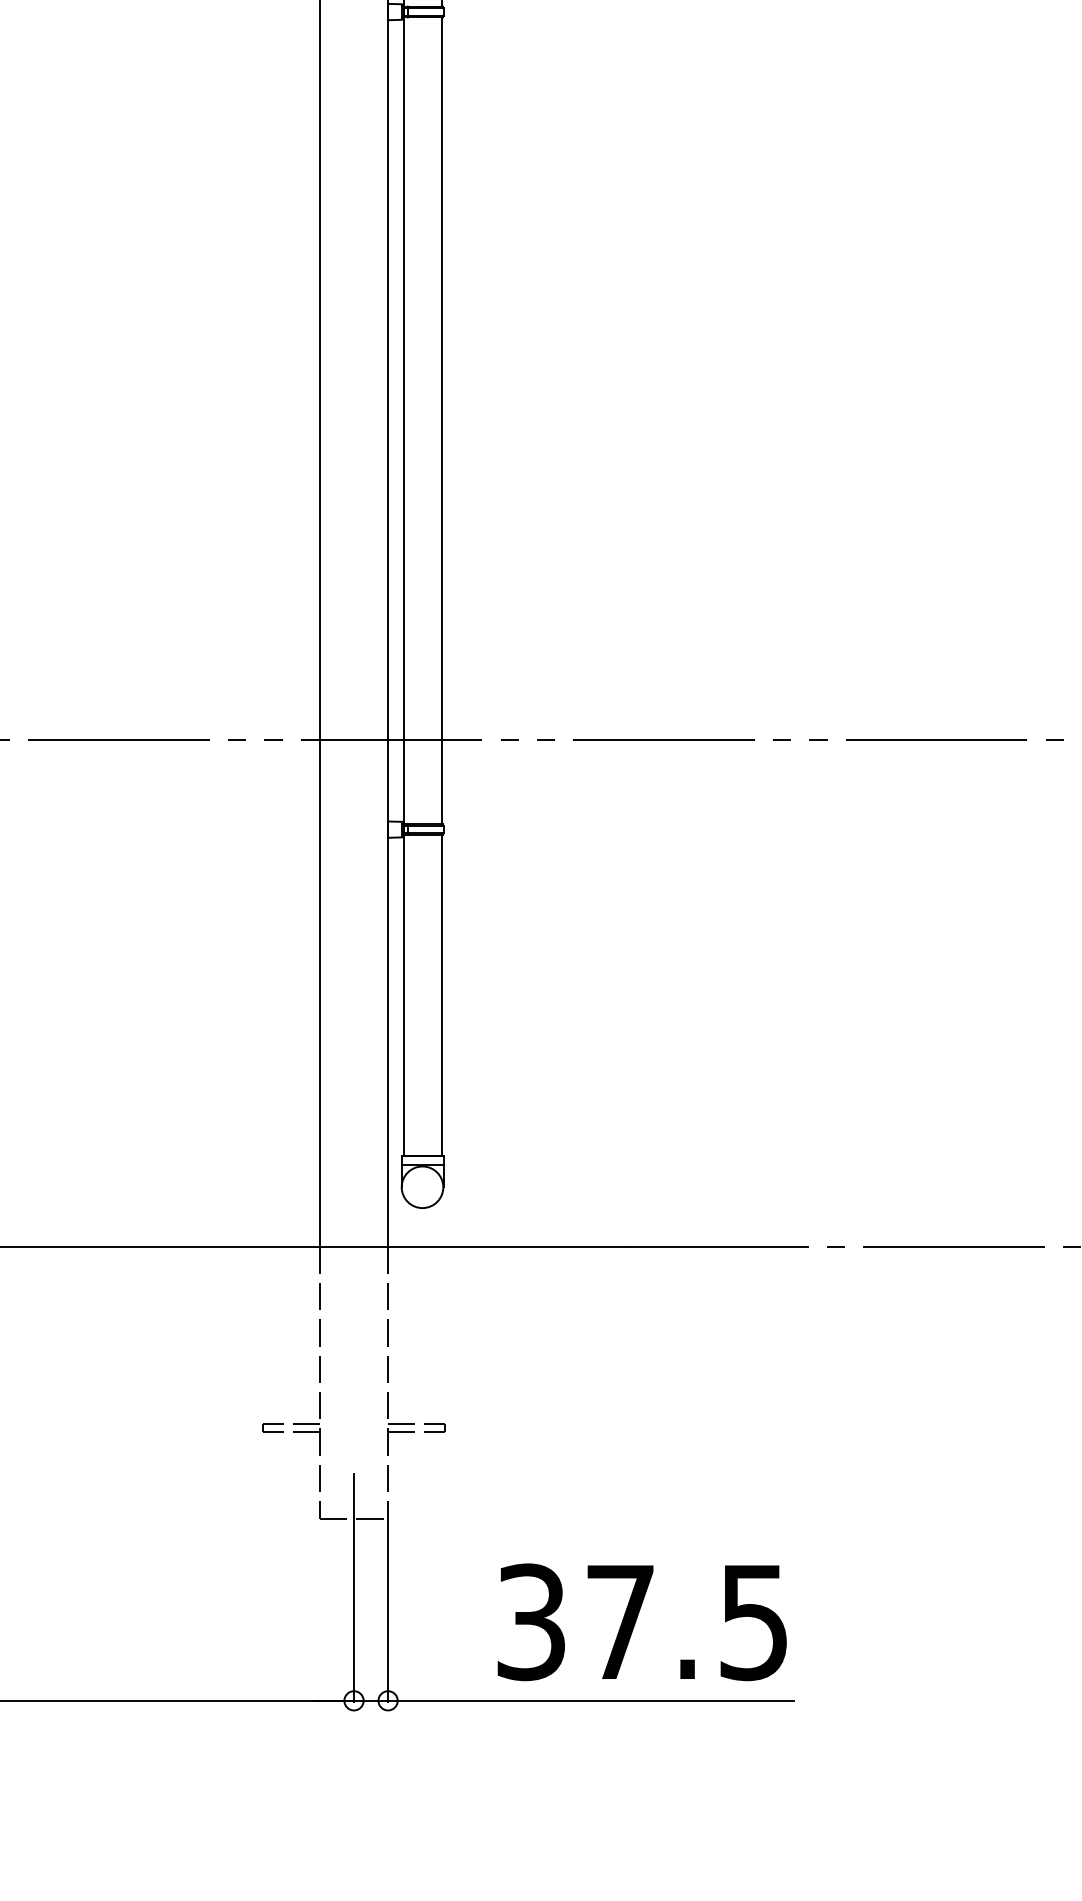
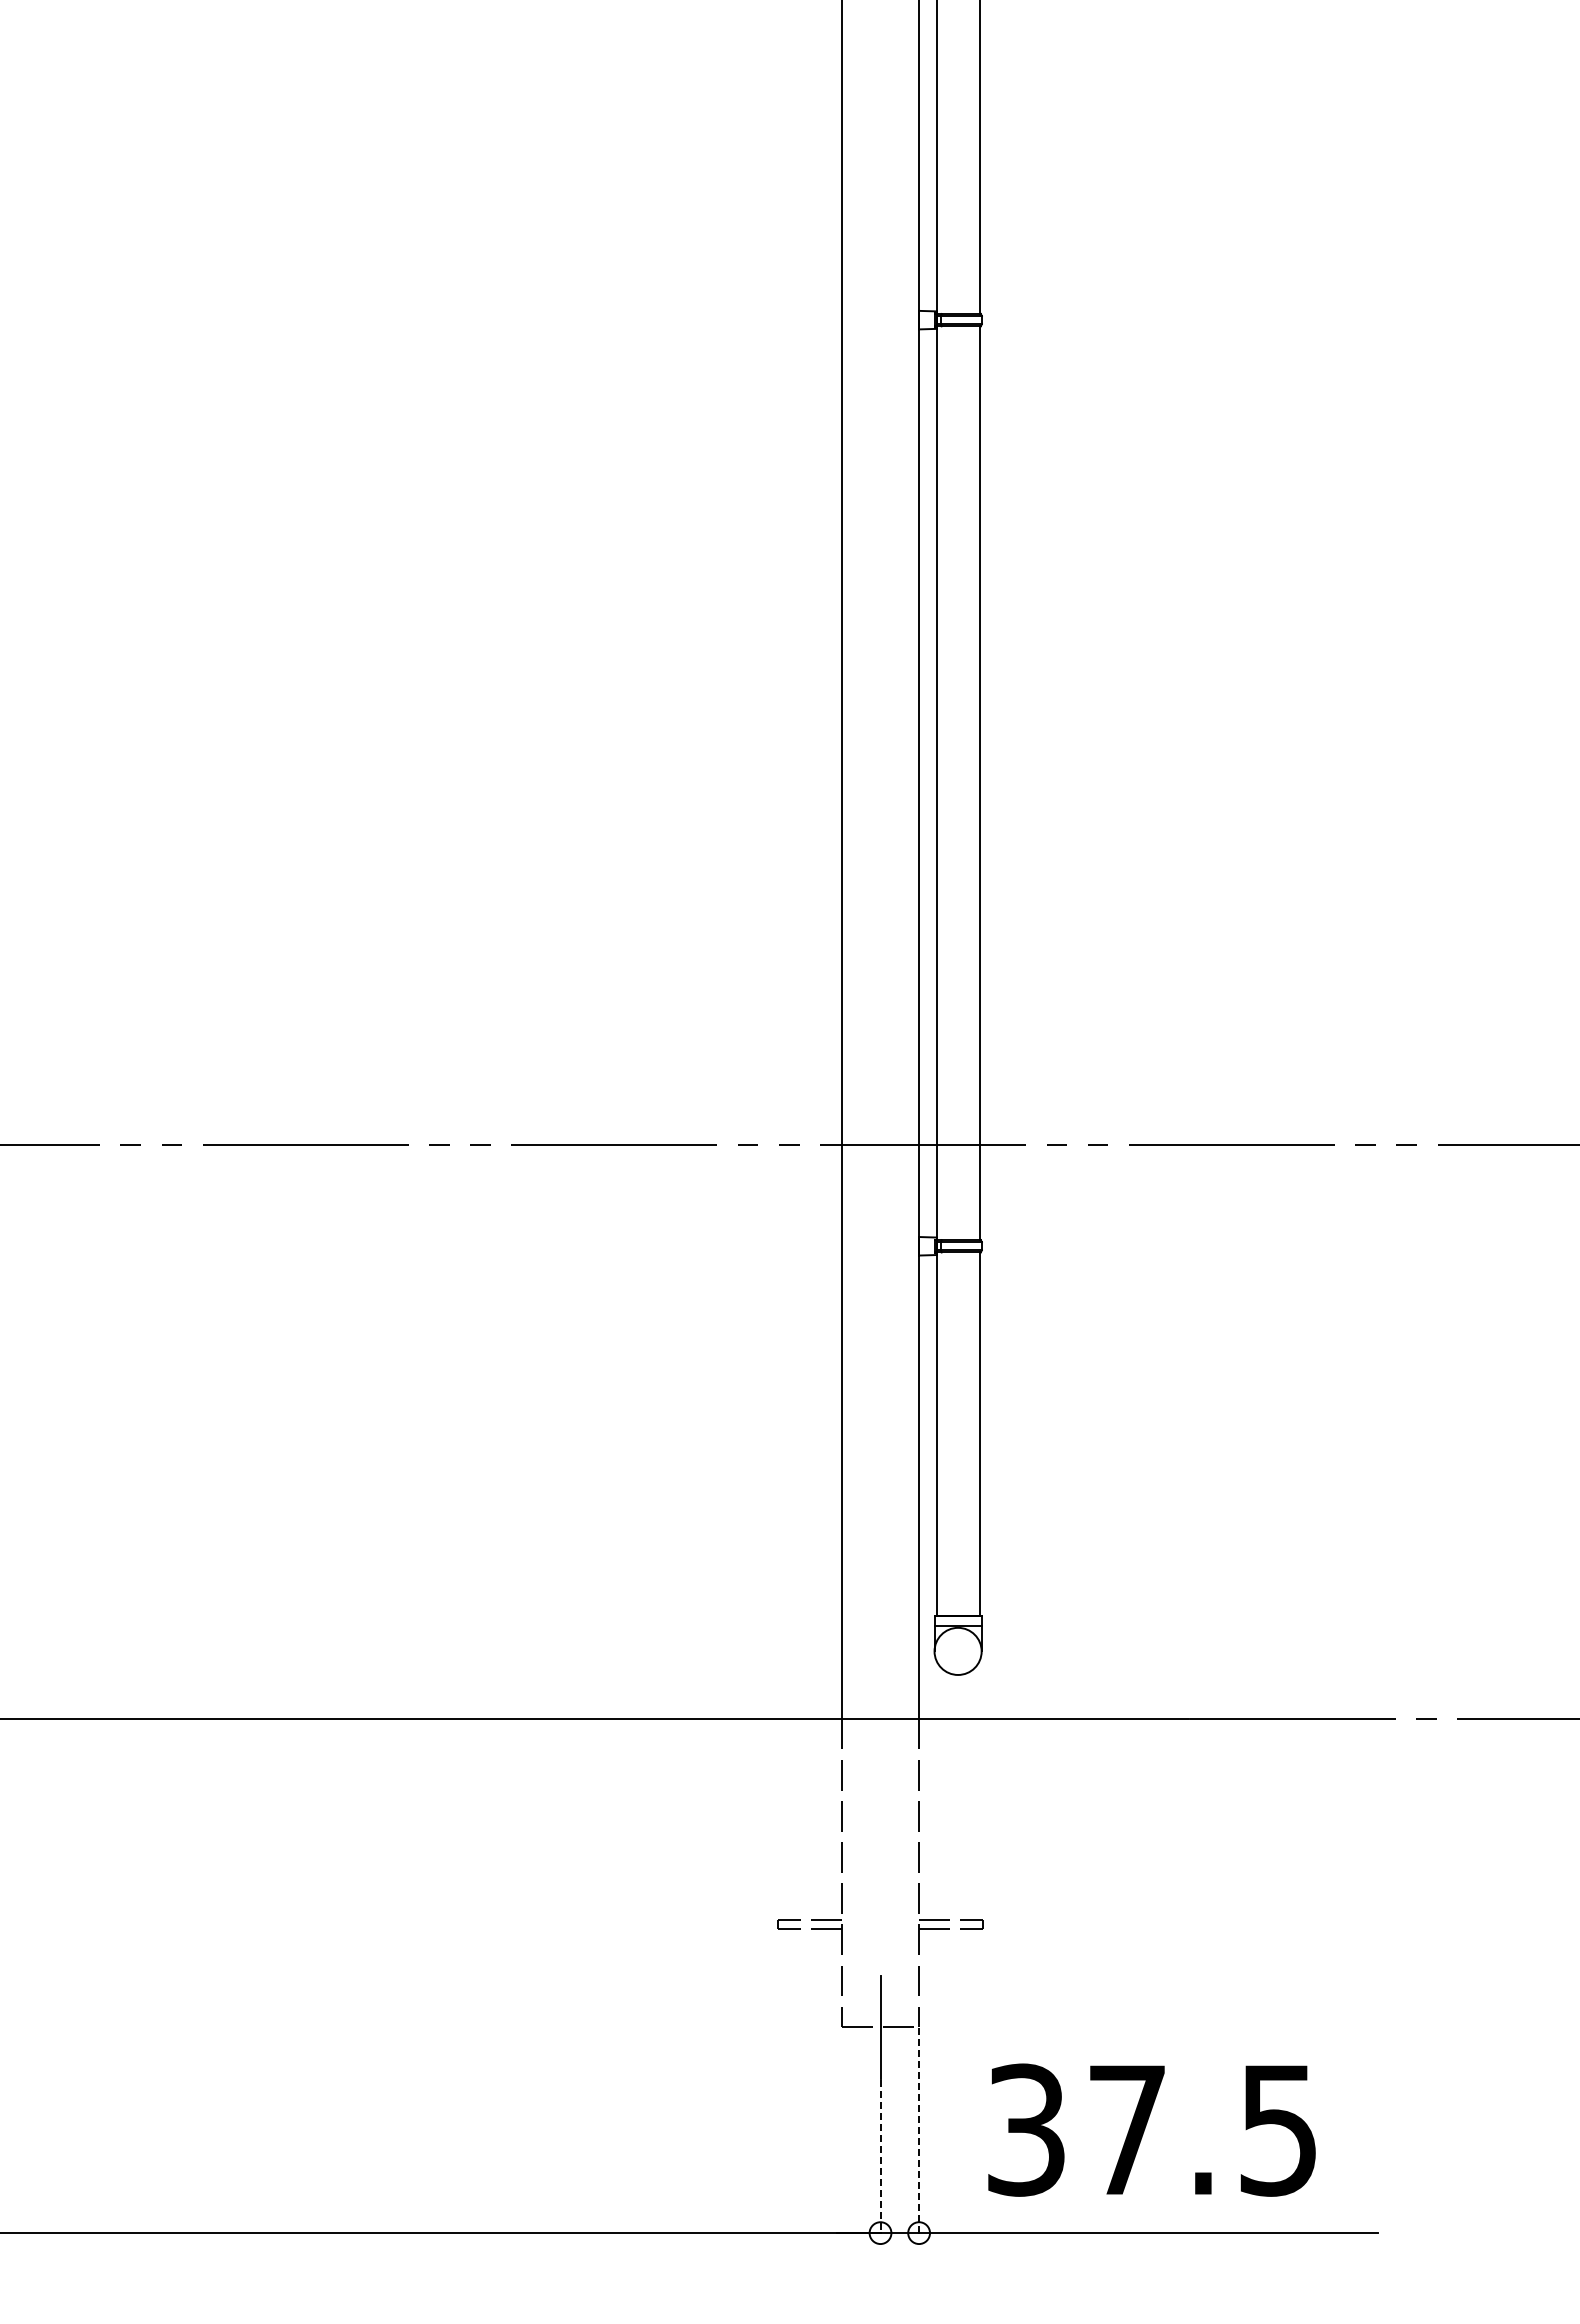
line: (388, 1611) -> (919, 2131), solid -> dashed
text: (641, 1621) -> (1151, 2129), moved
line: (354, 1634) -> (880, 2157), solid -> dashed

